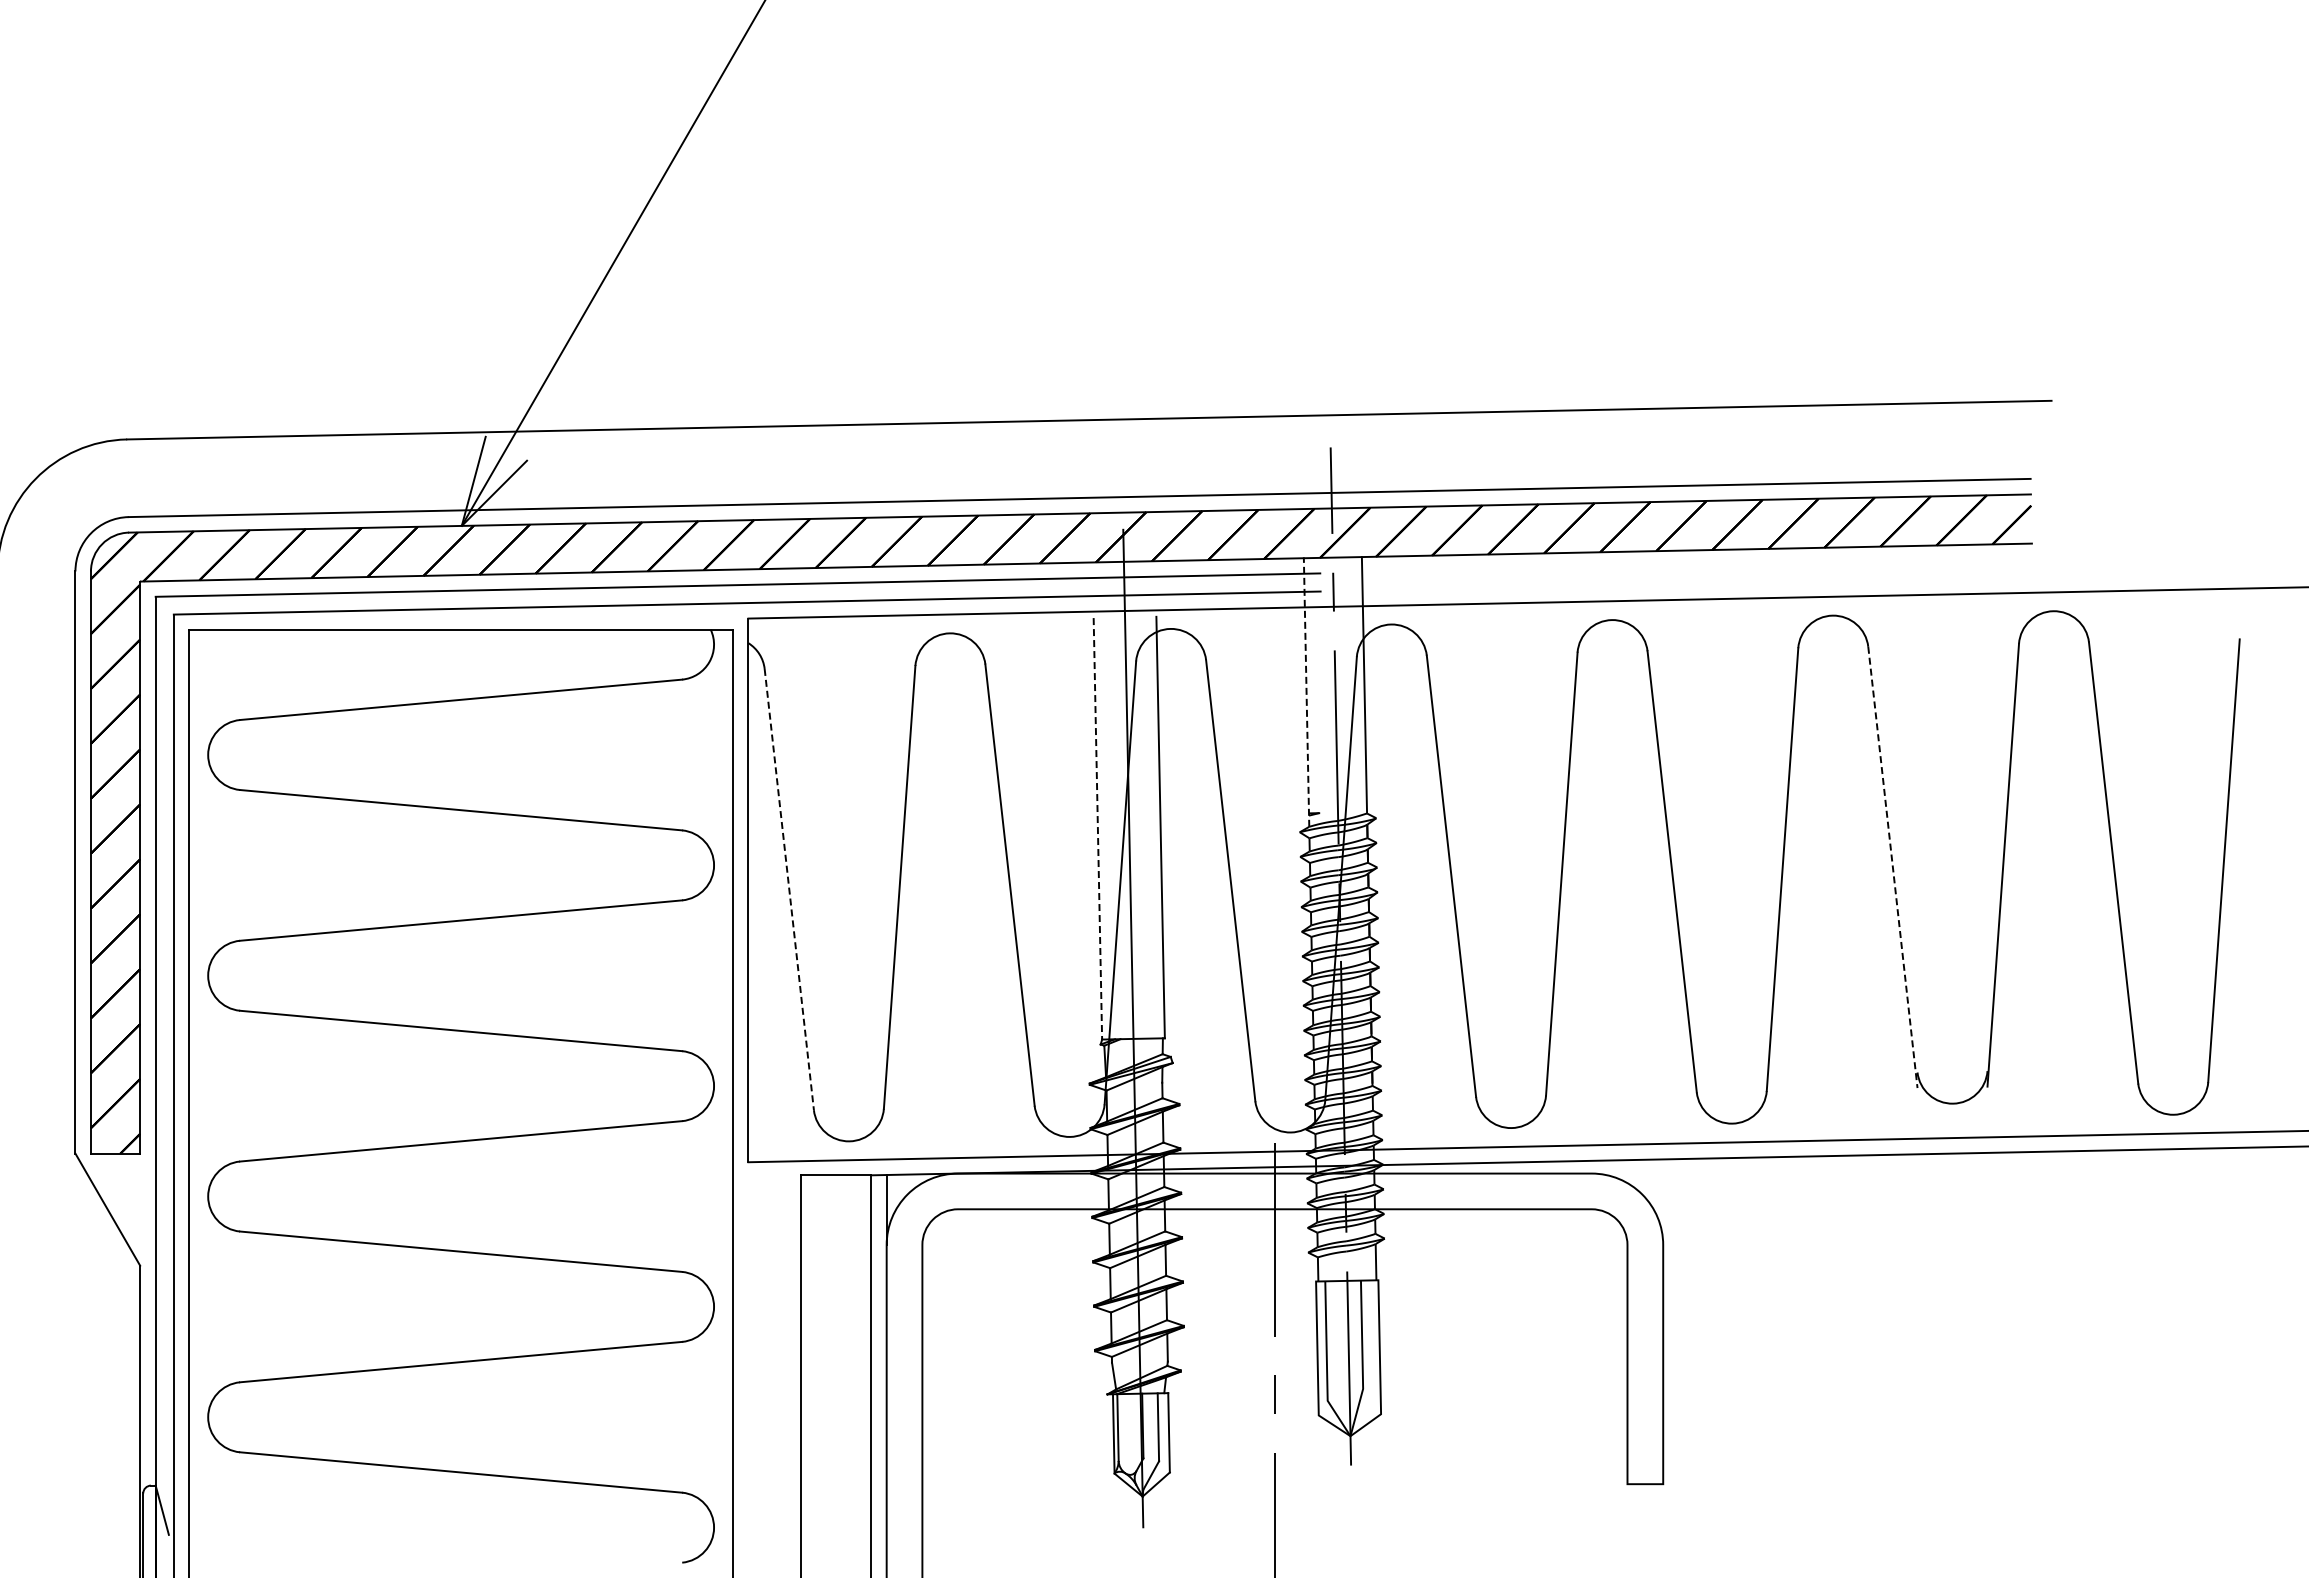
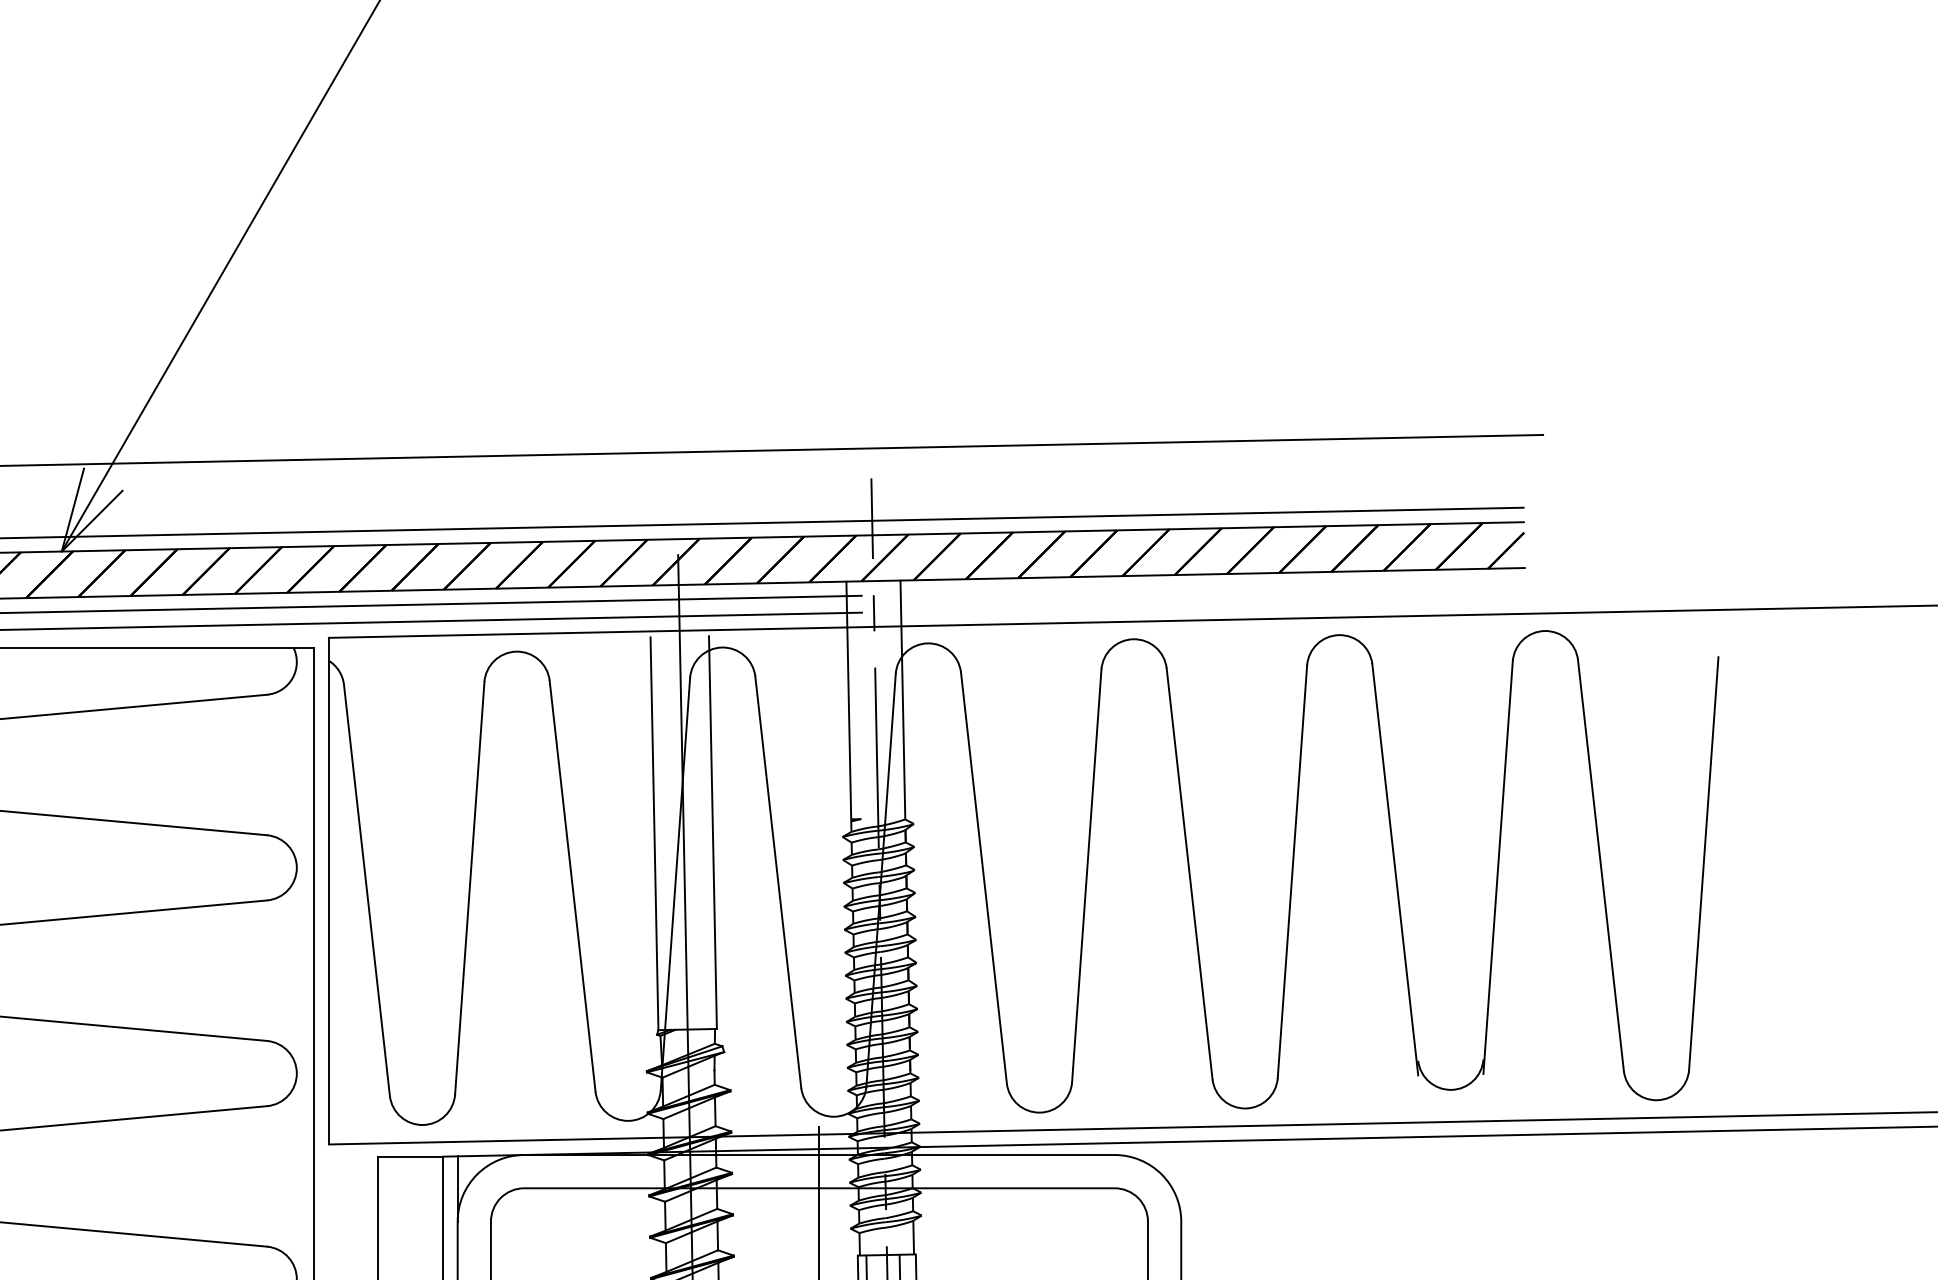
line: (1306, 692) -> (848, 706), dashed -> solid
line: (1097, 828) -> (654, 833), dashed -> solid
line: (1892, 867) -> (1394, 869), dashed -> solid
line: (789, 889) -> (367, 890), dashed -> solid

